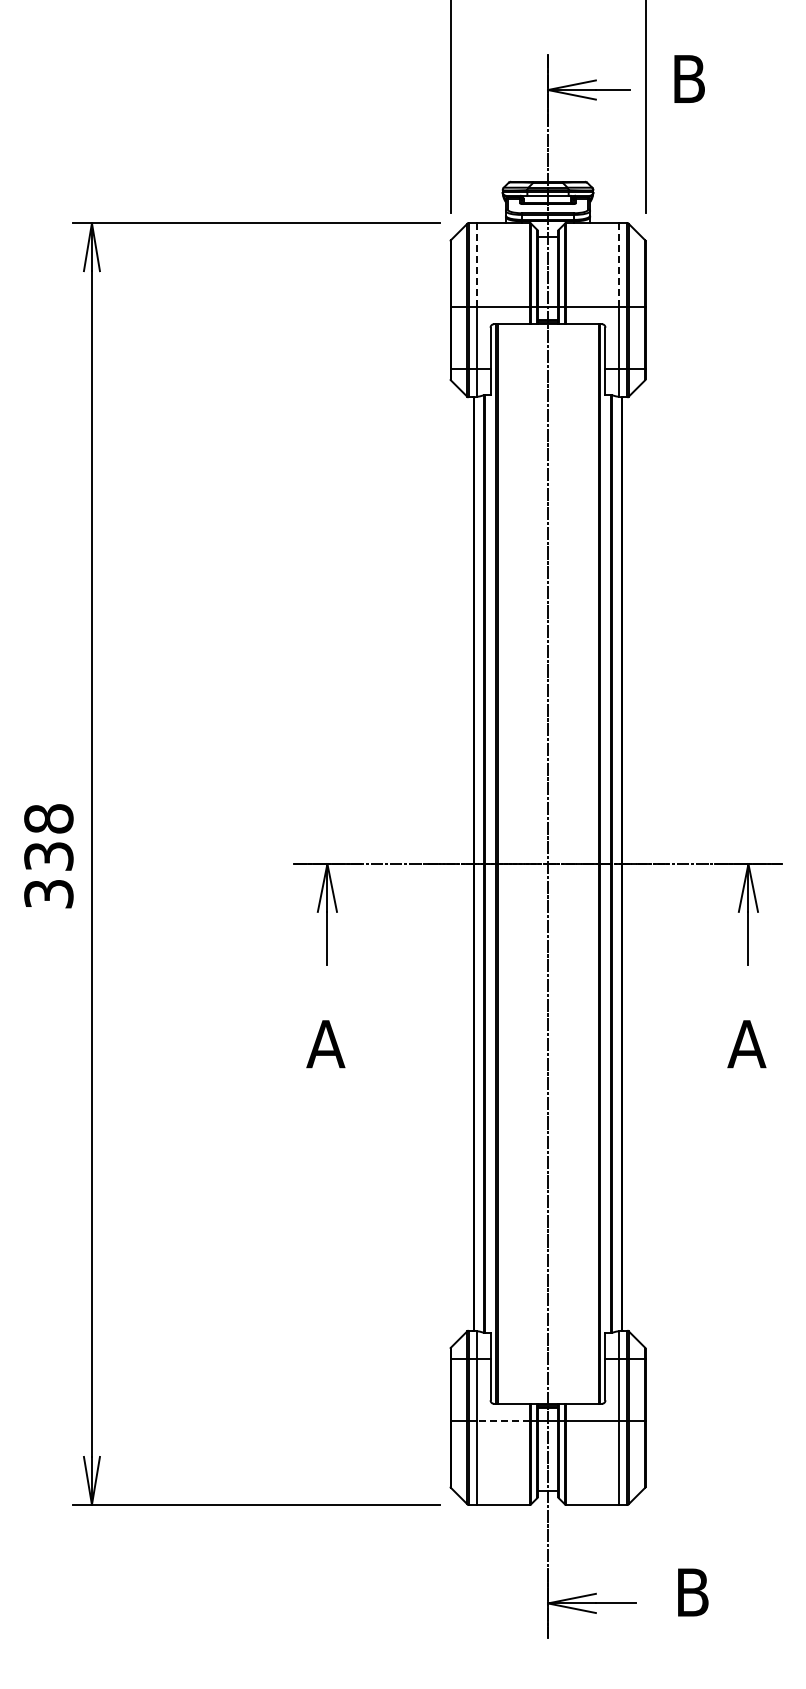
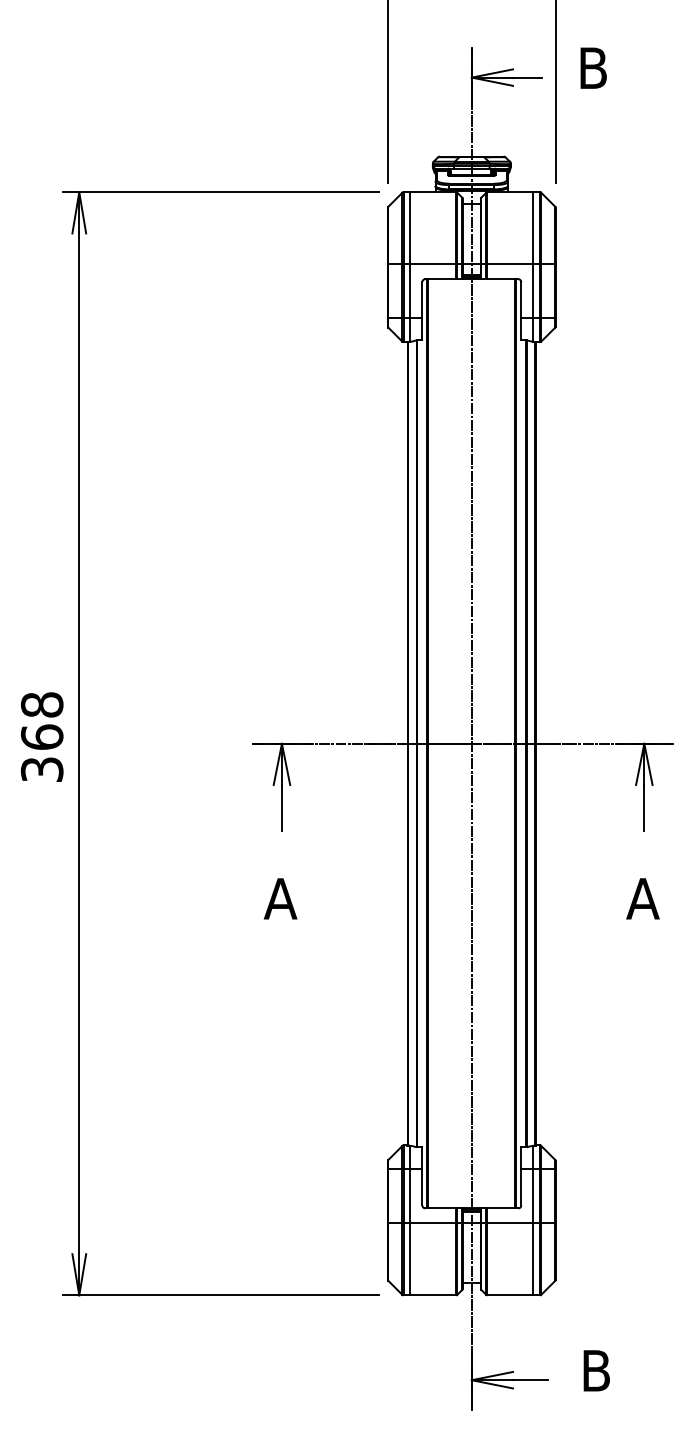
line: (476, 265) -> (410, 228), dashed -> solid
line: (619, 265) -> (533, 228), dashed -> solid
text: (48, 856) -> (41, 737), 338 -> 368
line: (503, 1421) -> (433, 1223), dashed -> solid

